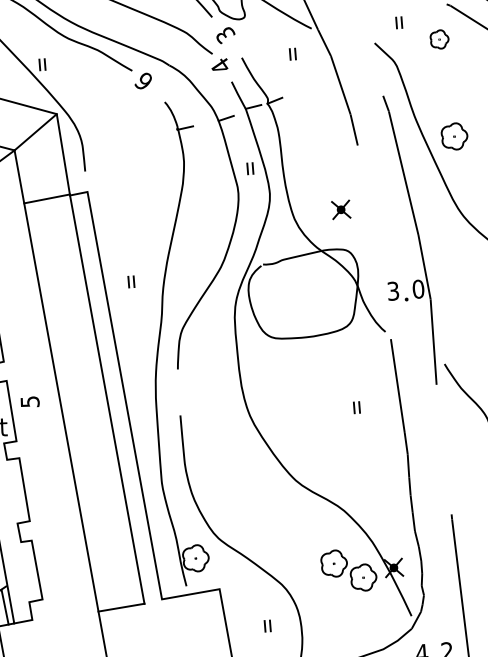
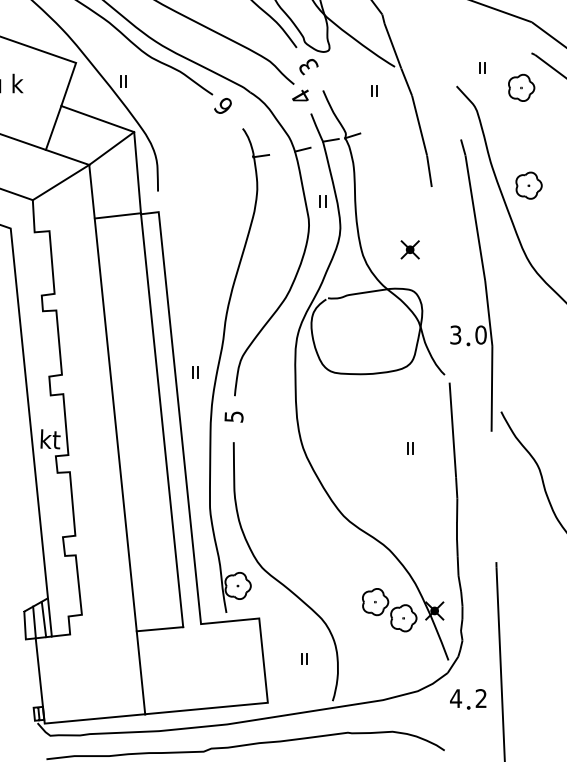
part: (439, 39) -> (521, 87), size x1.43
part: (131, 282) -> (195, 372), moved
text: (29, 401) -> (233, 416), moved

